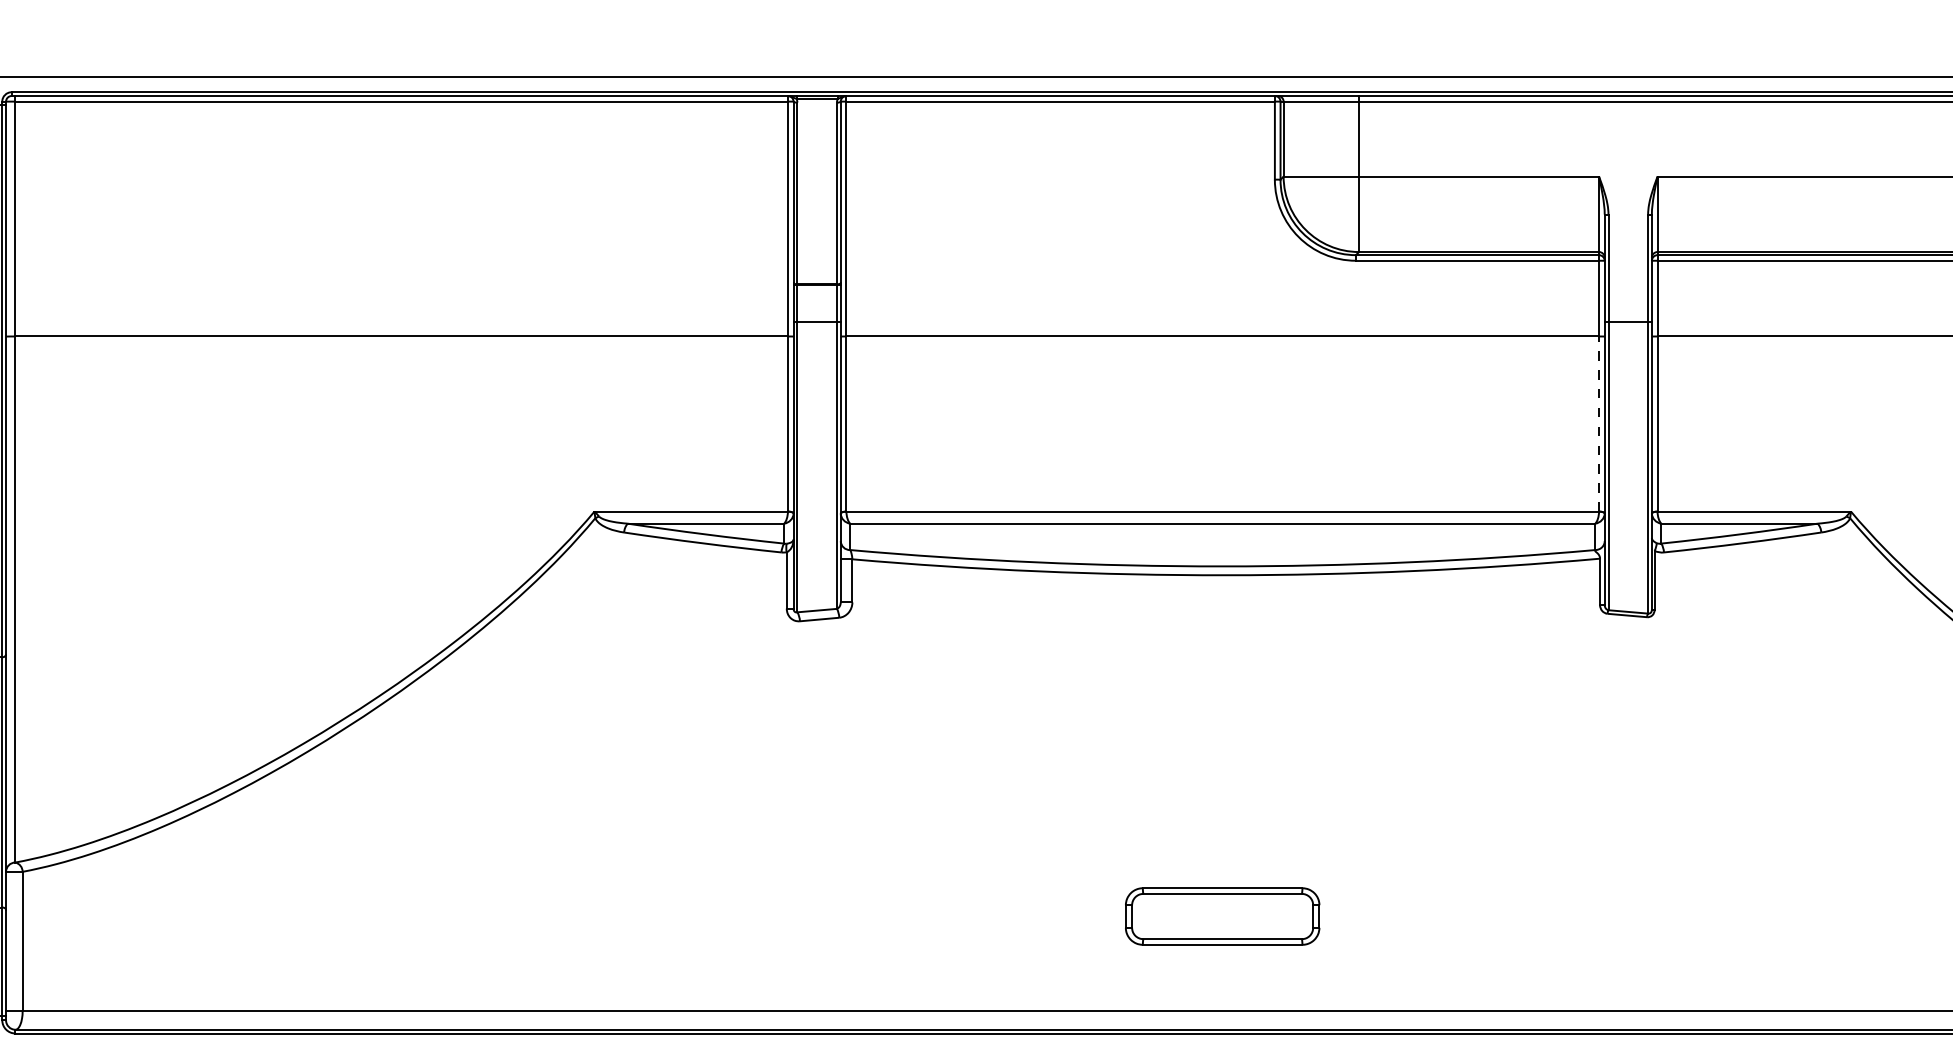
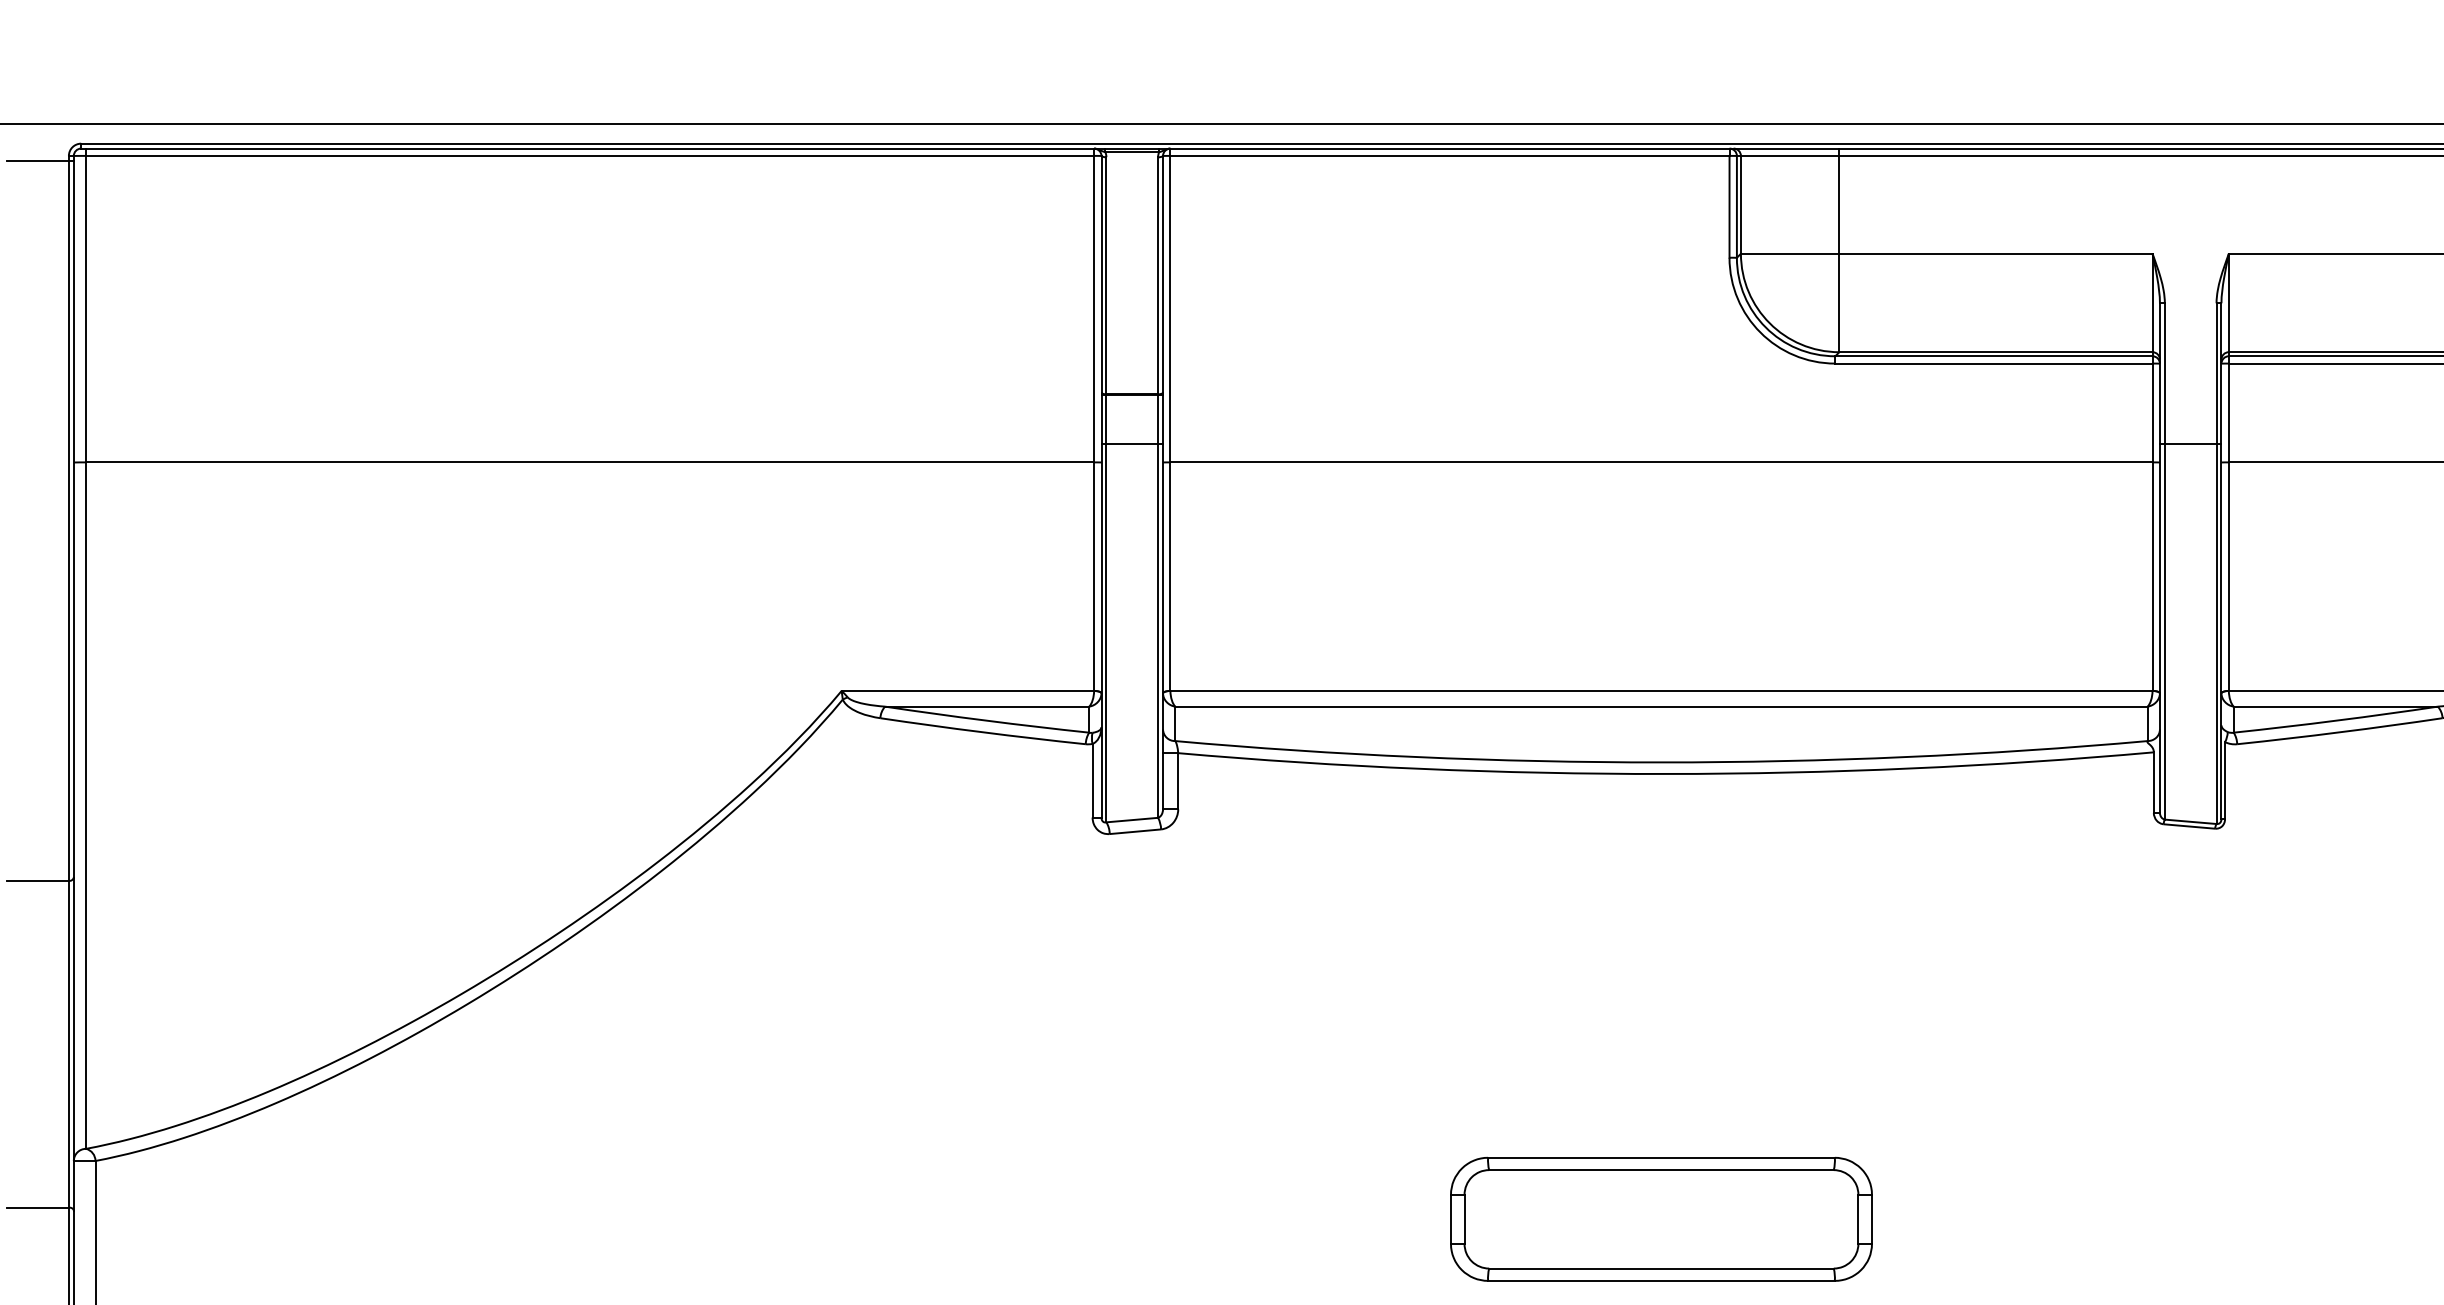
line: (1599, 424) -> (2153, 577), dashed -> solid
part: (1222, 916) -> (1661, 1219), size x1.67

